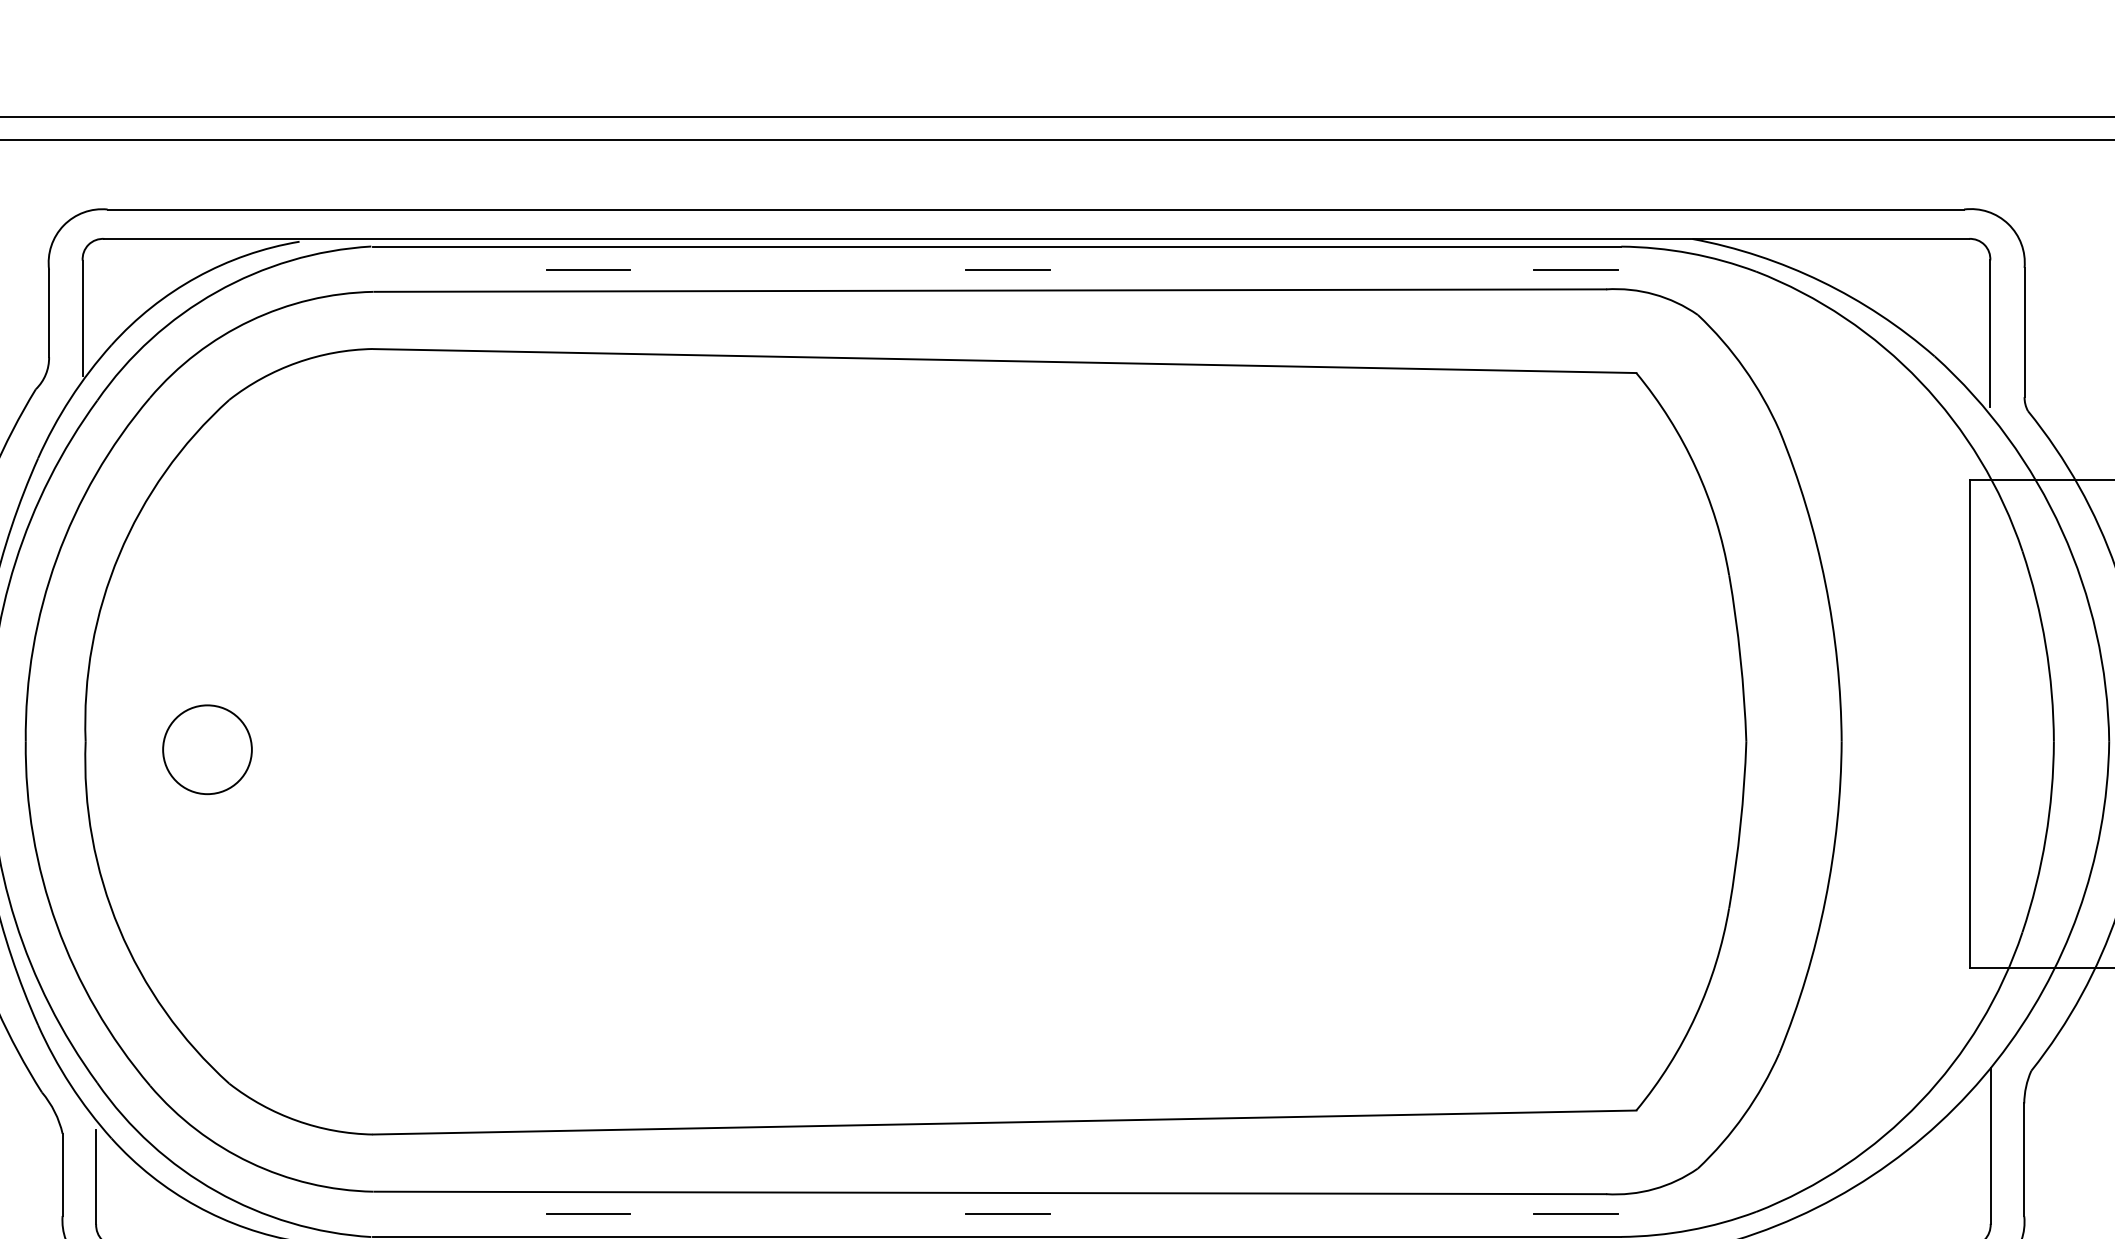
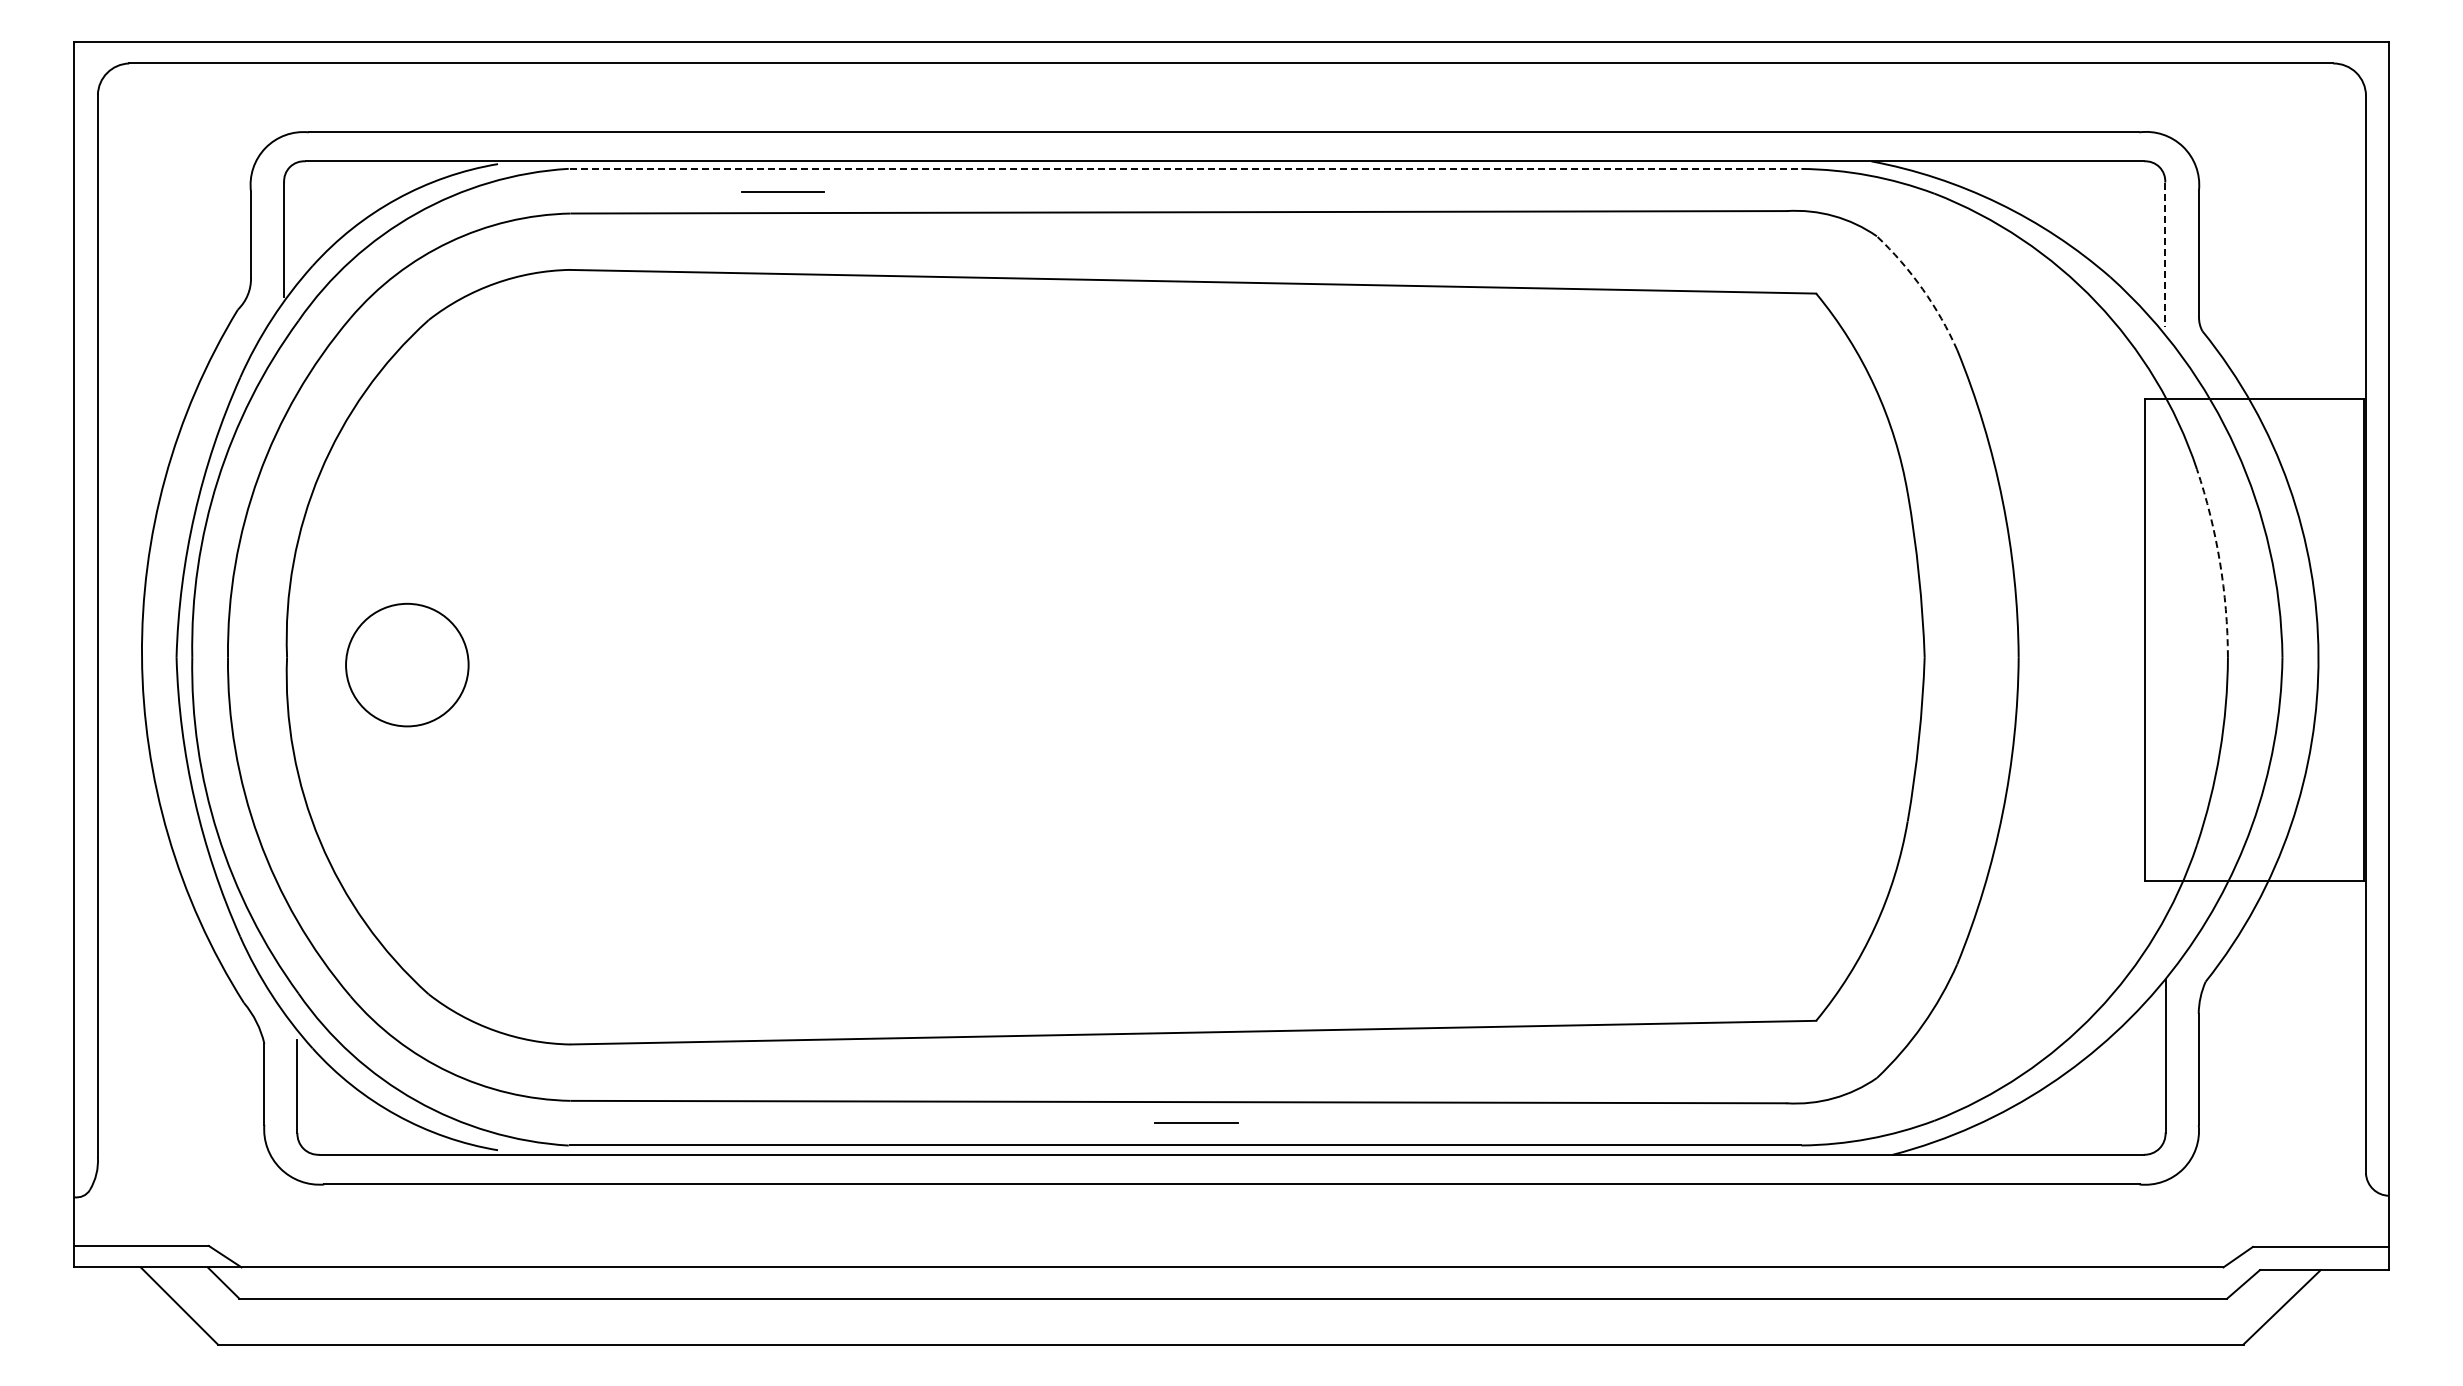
line: (996, 246) -> (1185, 168), solid -> dashed
line: (1007, 269) -> (1196, 191), removed
line: (1575, 269) -> (1756, 191), removed
line: (1990, 334) -> (2165, 255), solid -> dashed
arc: (1744, 368) -> (1922, 289), solid -> dashed
arc: (2045, 645) -> (2219, 562), solid -> dashed
circle: (206, 749) -> (406, 664), size x1.4
line: (588, 1213) -> (782, 1122), removed
line: (1575, 1213) -> (1756, 1122), removed

